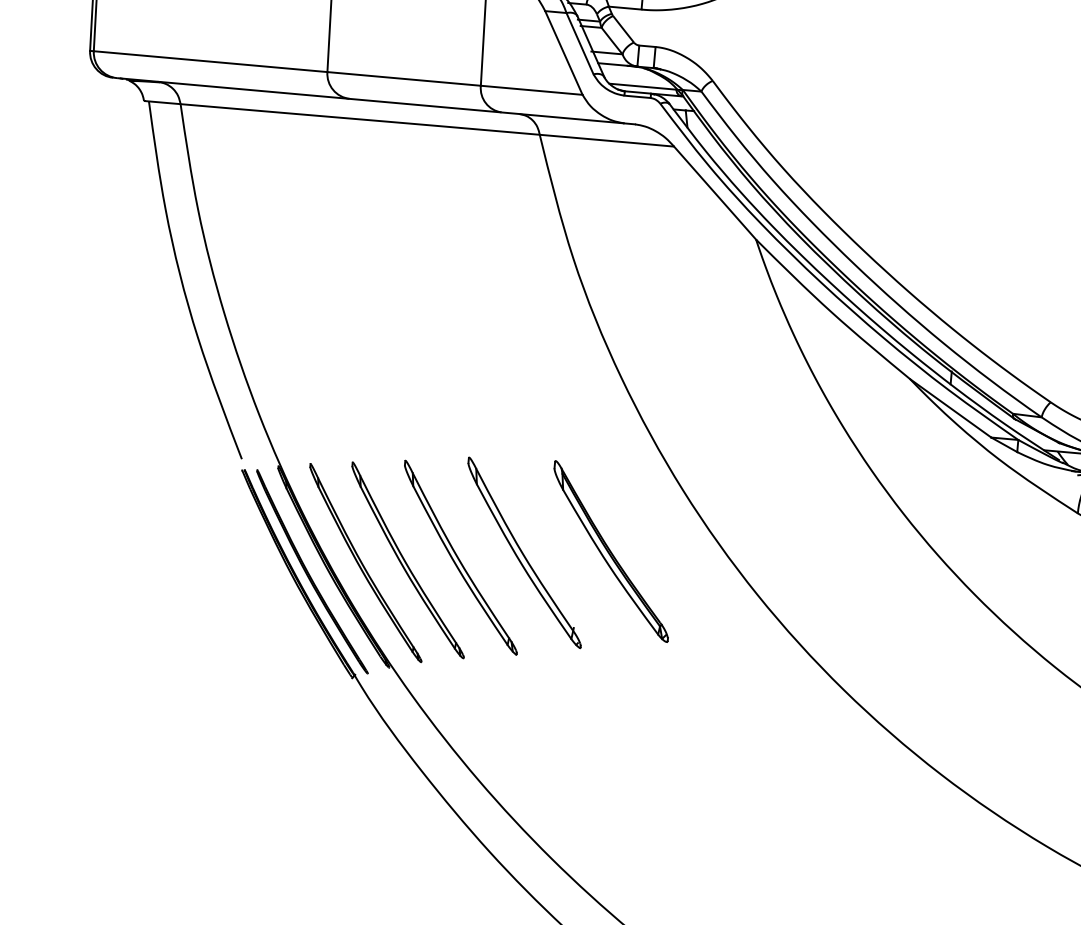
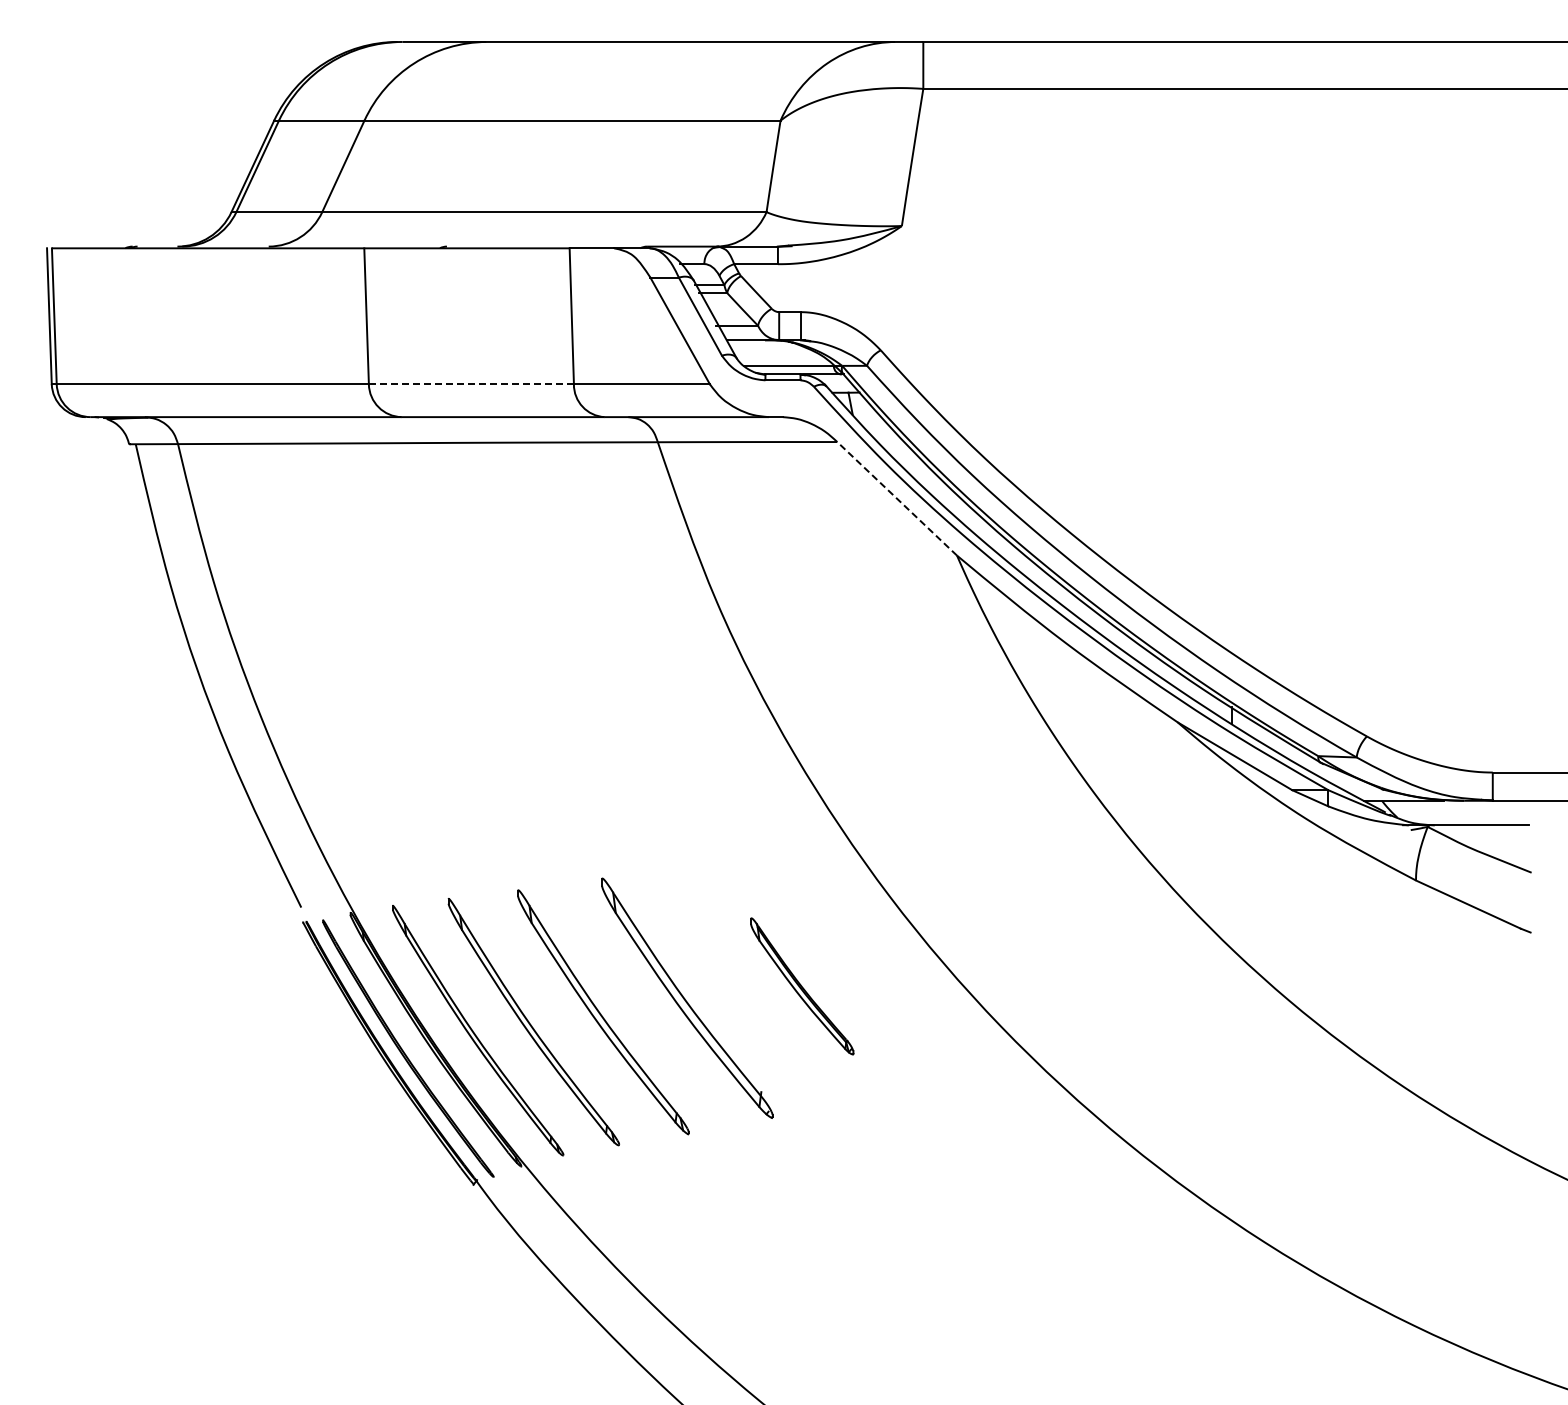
line: (404, 79) -> (471, 384), solid -> dashed
line: (715, 192) -> (897, 498), solid -> dashed
part: (611, 551) -> (802, 986), size x0.6

